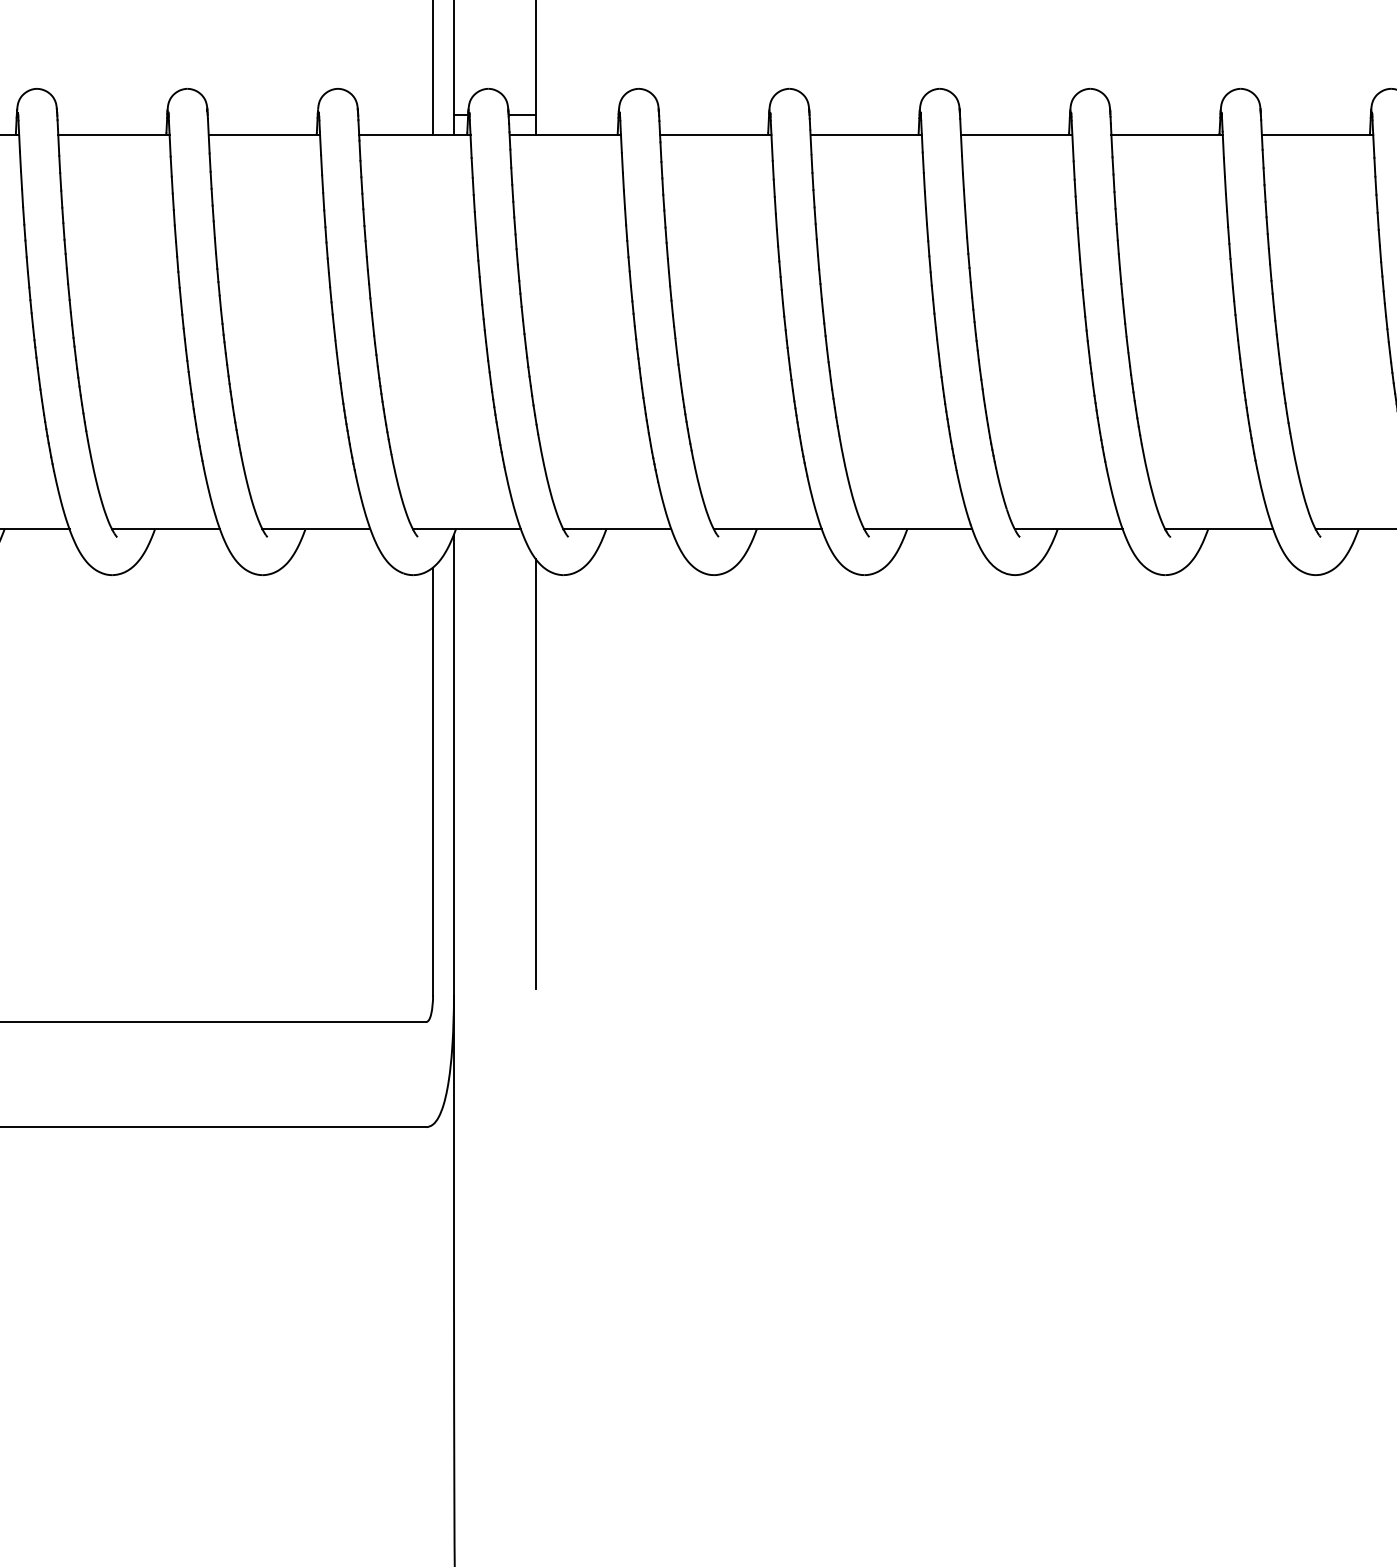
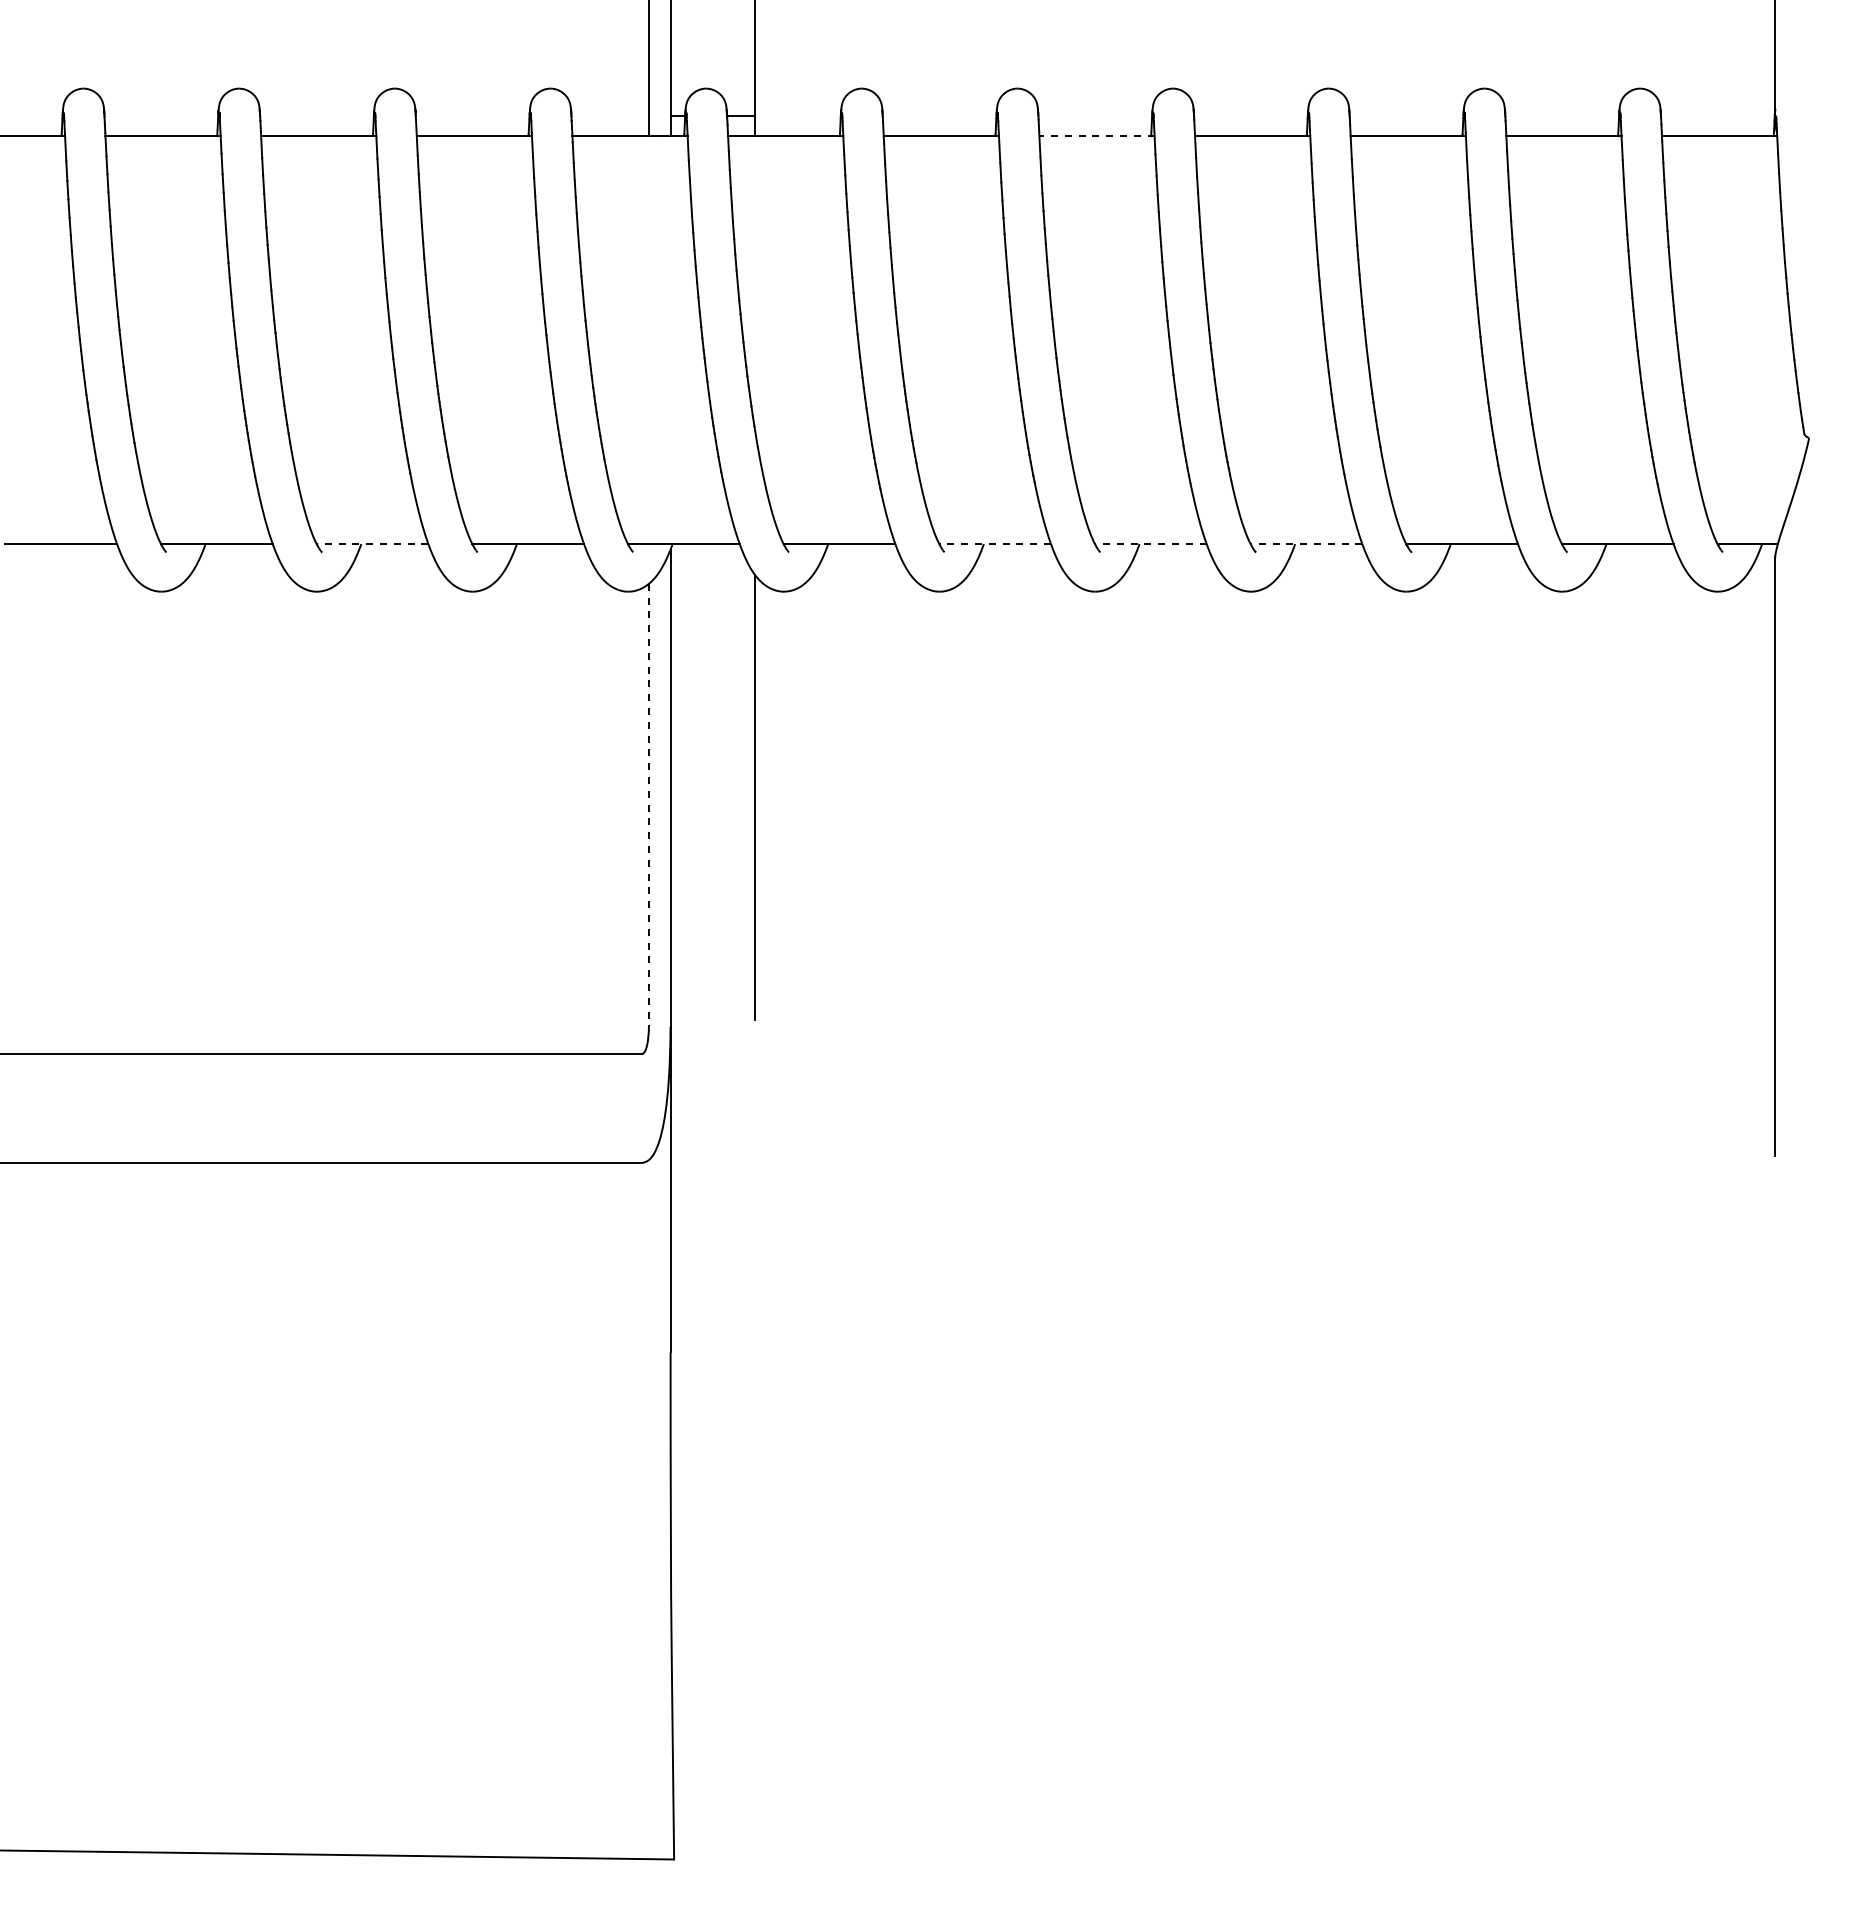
line: (866, 135) -> (1097, 136), solid -> dashed
line: (165, 529) -> (372, 544), solid -> dashed
line: (768, 529) -> (995, 544), solid -> dashed
line: (917, 529) -> (1150, 544), solid -> dashed
line: (1068, 529) -> (1306, 544), solid -> dashed
line: (432, 781) -> (648, 805), solid -> dashed

